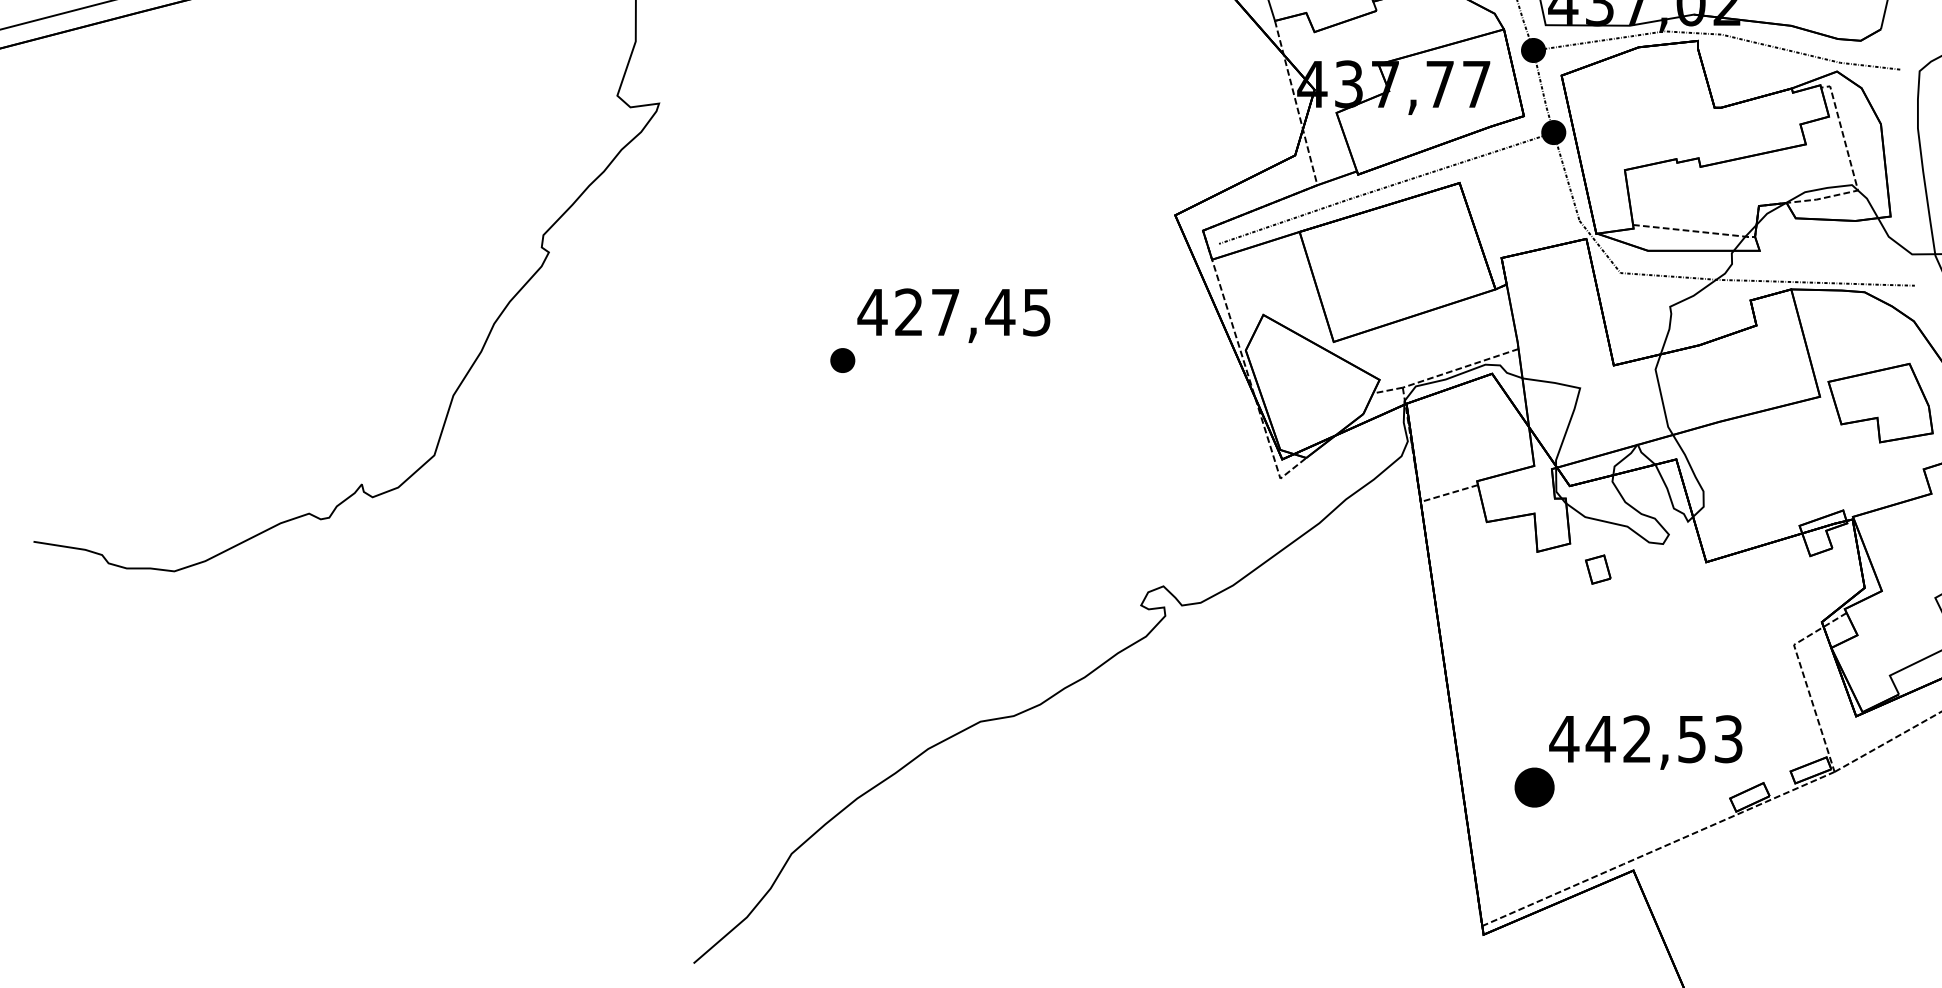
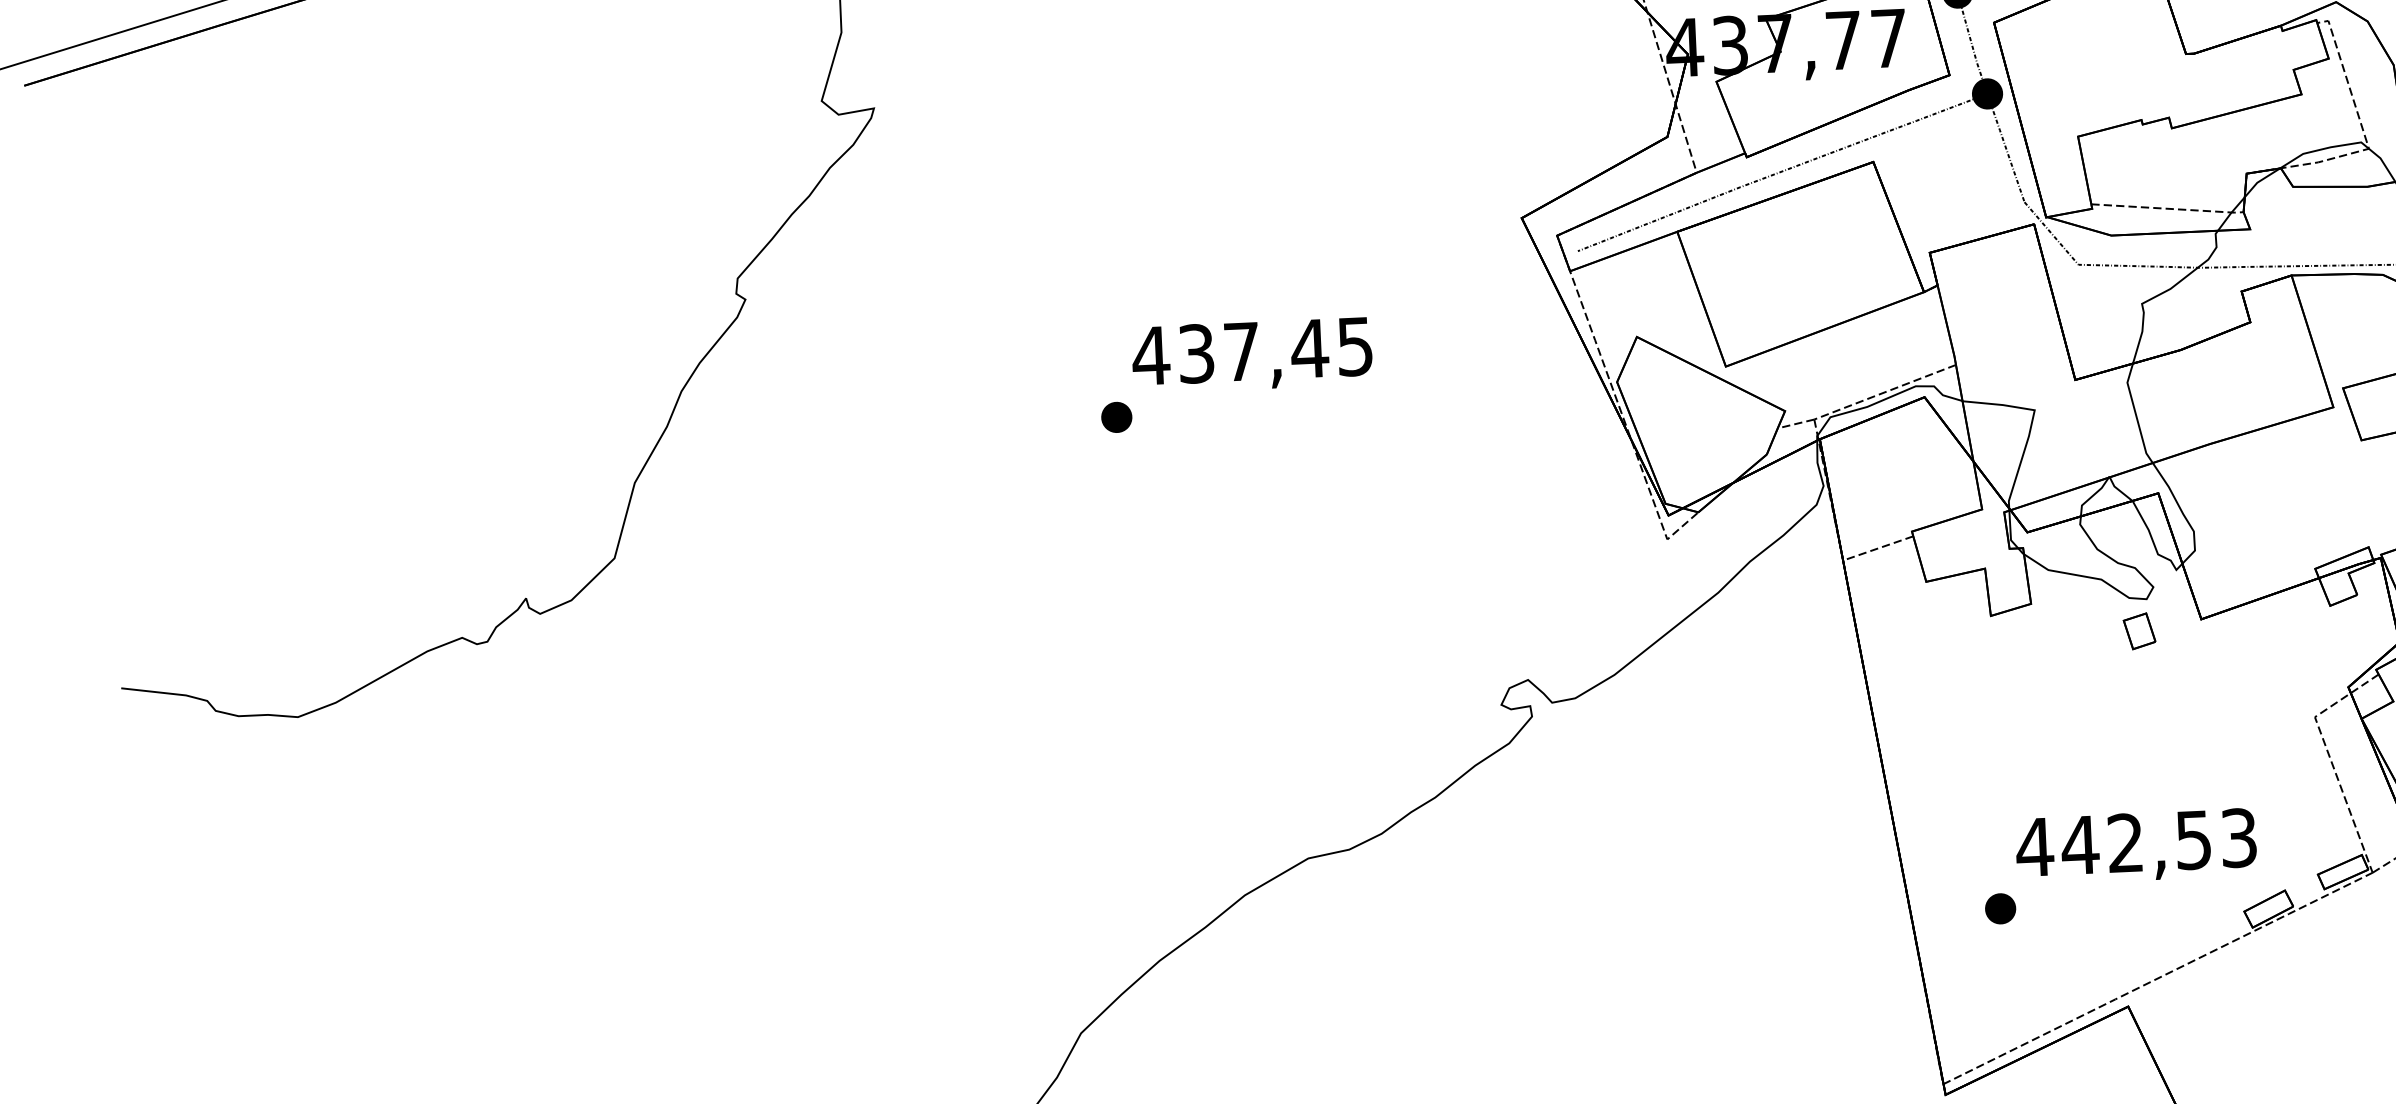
text: (908, 312) -> (1195, 353), 427,45 -> 437,45
part: (1598, 569) -> (2139, 631), moved
part: (1534, 786) -> (2000, 907), size x0.62

